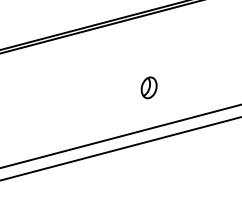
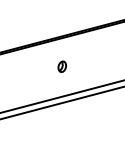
part: (147, 87) -> (61, 66), moved

